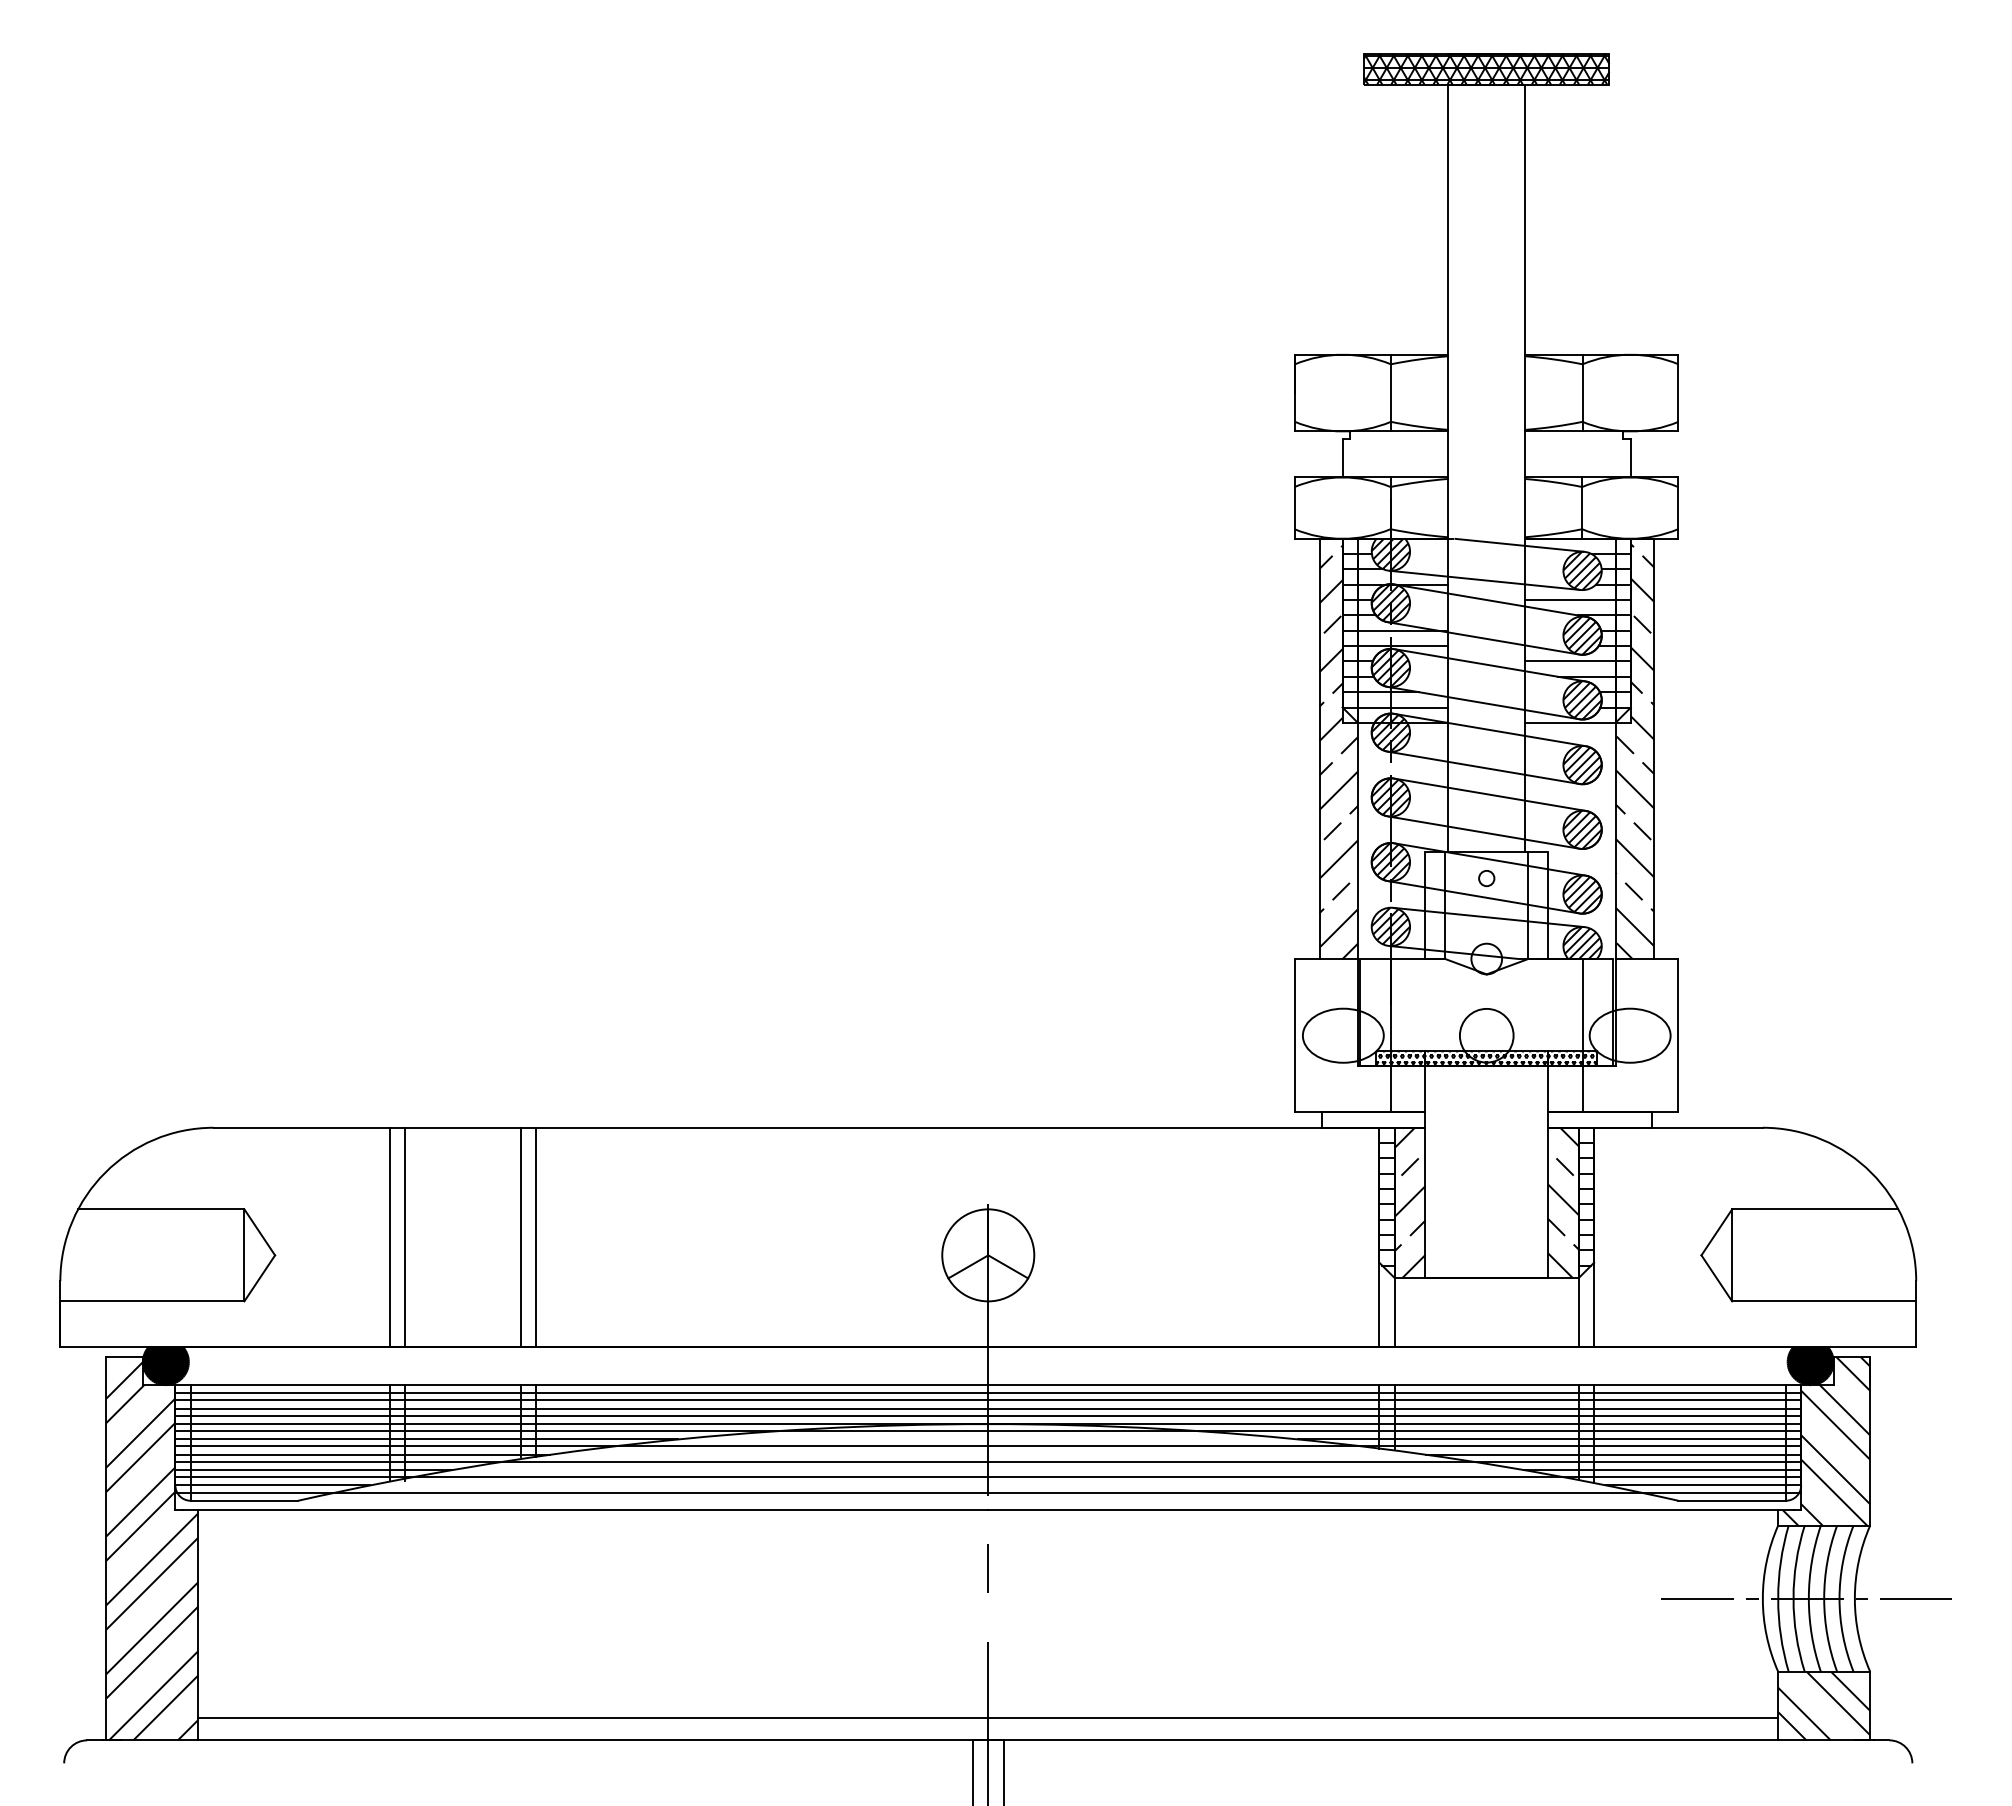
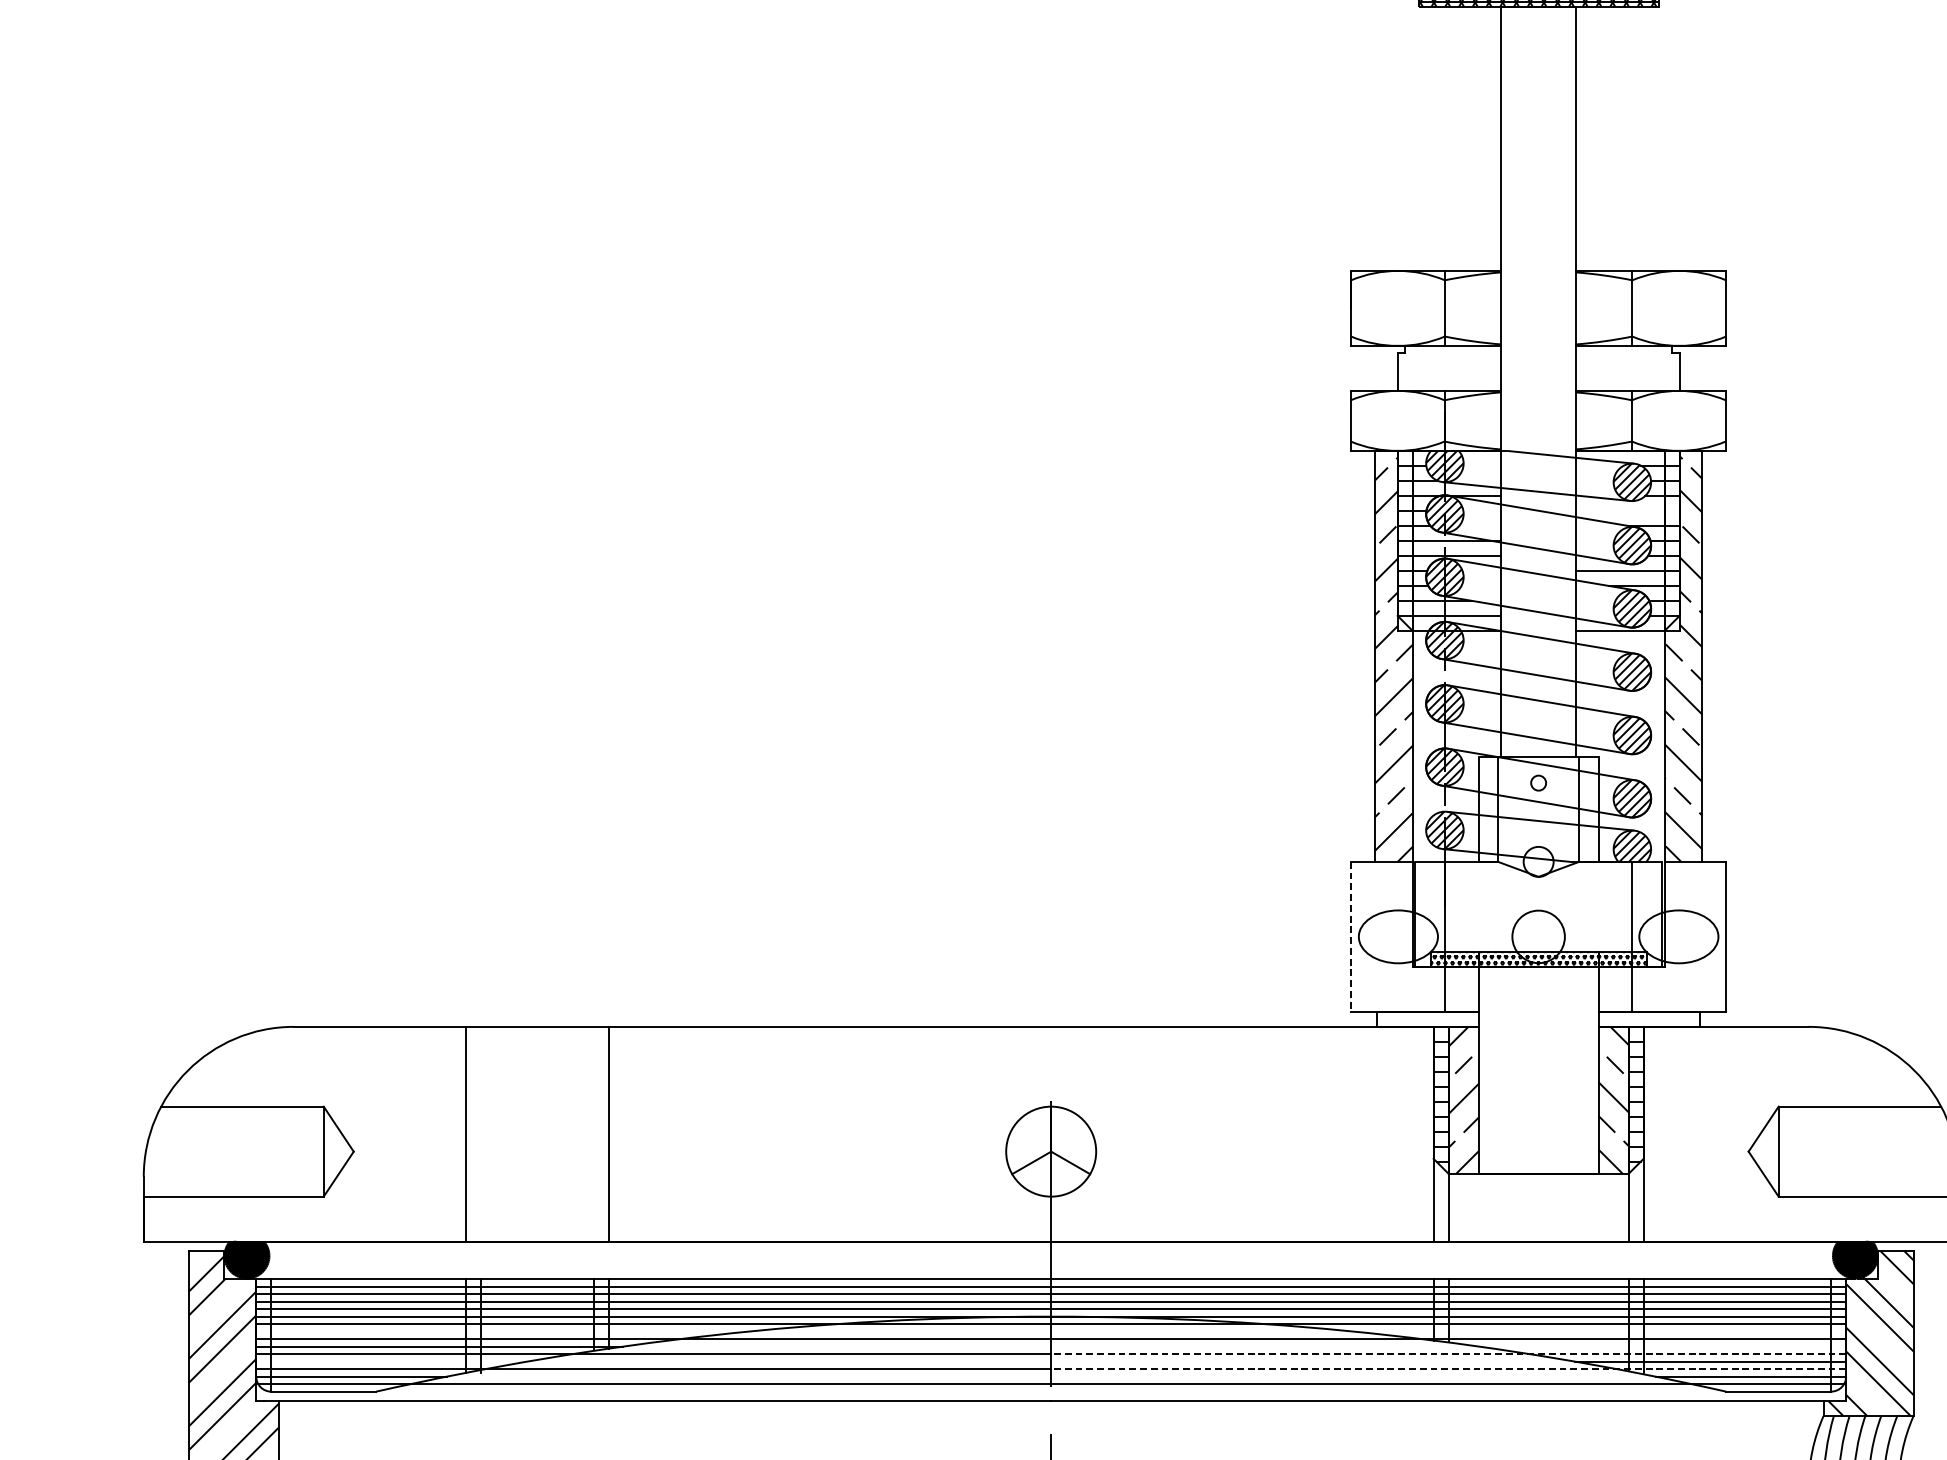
line: (1577, 600) -> (1627, 511), removed
line: (1295, 1035) -> (1351, 936), solid -> dashed
line: (405, 1237) -> (481, 1134), removed
line: (520, 1237) -> (593, 1134), removed
line: (426, 1439) -> (501, 1331), removed
line: (1549, 1439) -> (1600, 1331), removed
line: (1613, 1454) -> (1662, 1346), removed
line: (1394, 1461) -> (1448, 1353), solid -> dashed
line: (313, 1470) -> (391, 1362), removed
line: (1394, 1477) -> (1448, 1368), solid -> dashed

